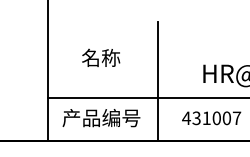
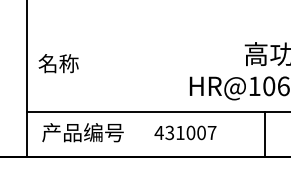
text: (100, 57) -> (58, 63), moved
line: (158, 80) -> (142, 93), removed
text: (211, 117) -> (185, 132), moved

